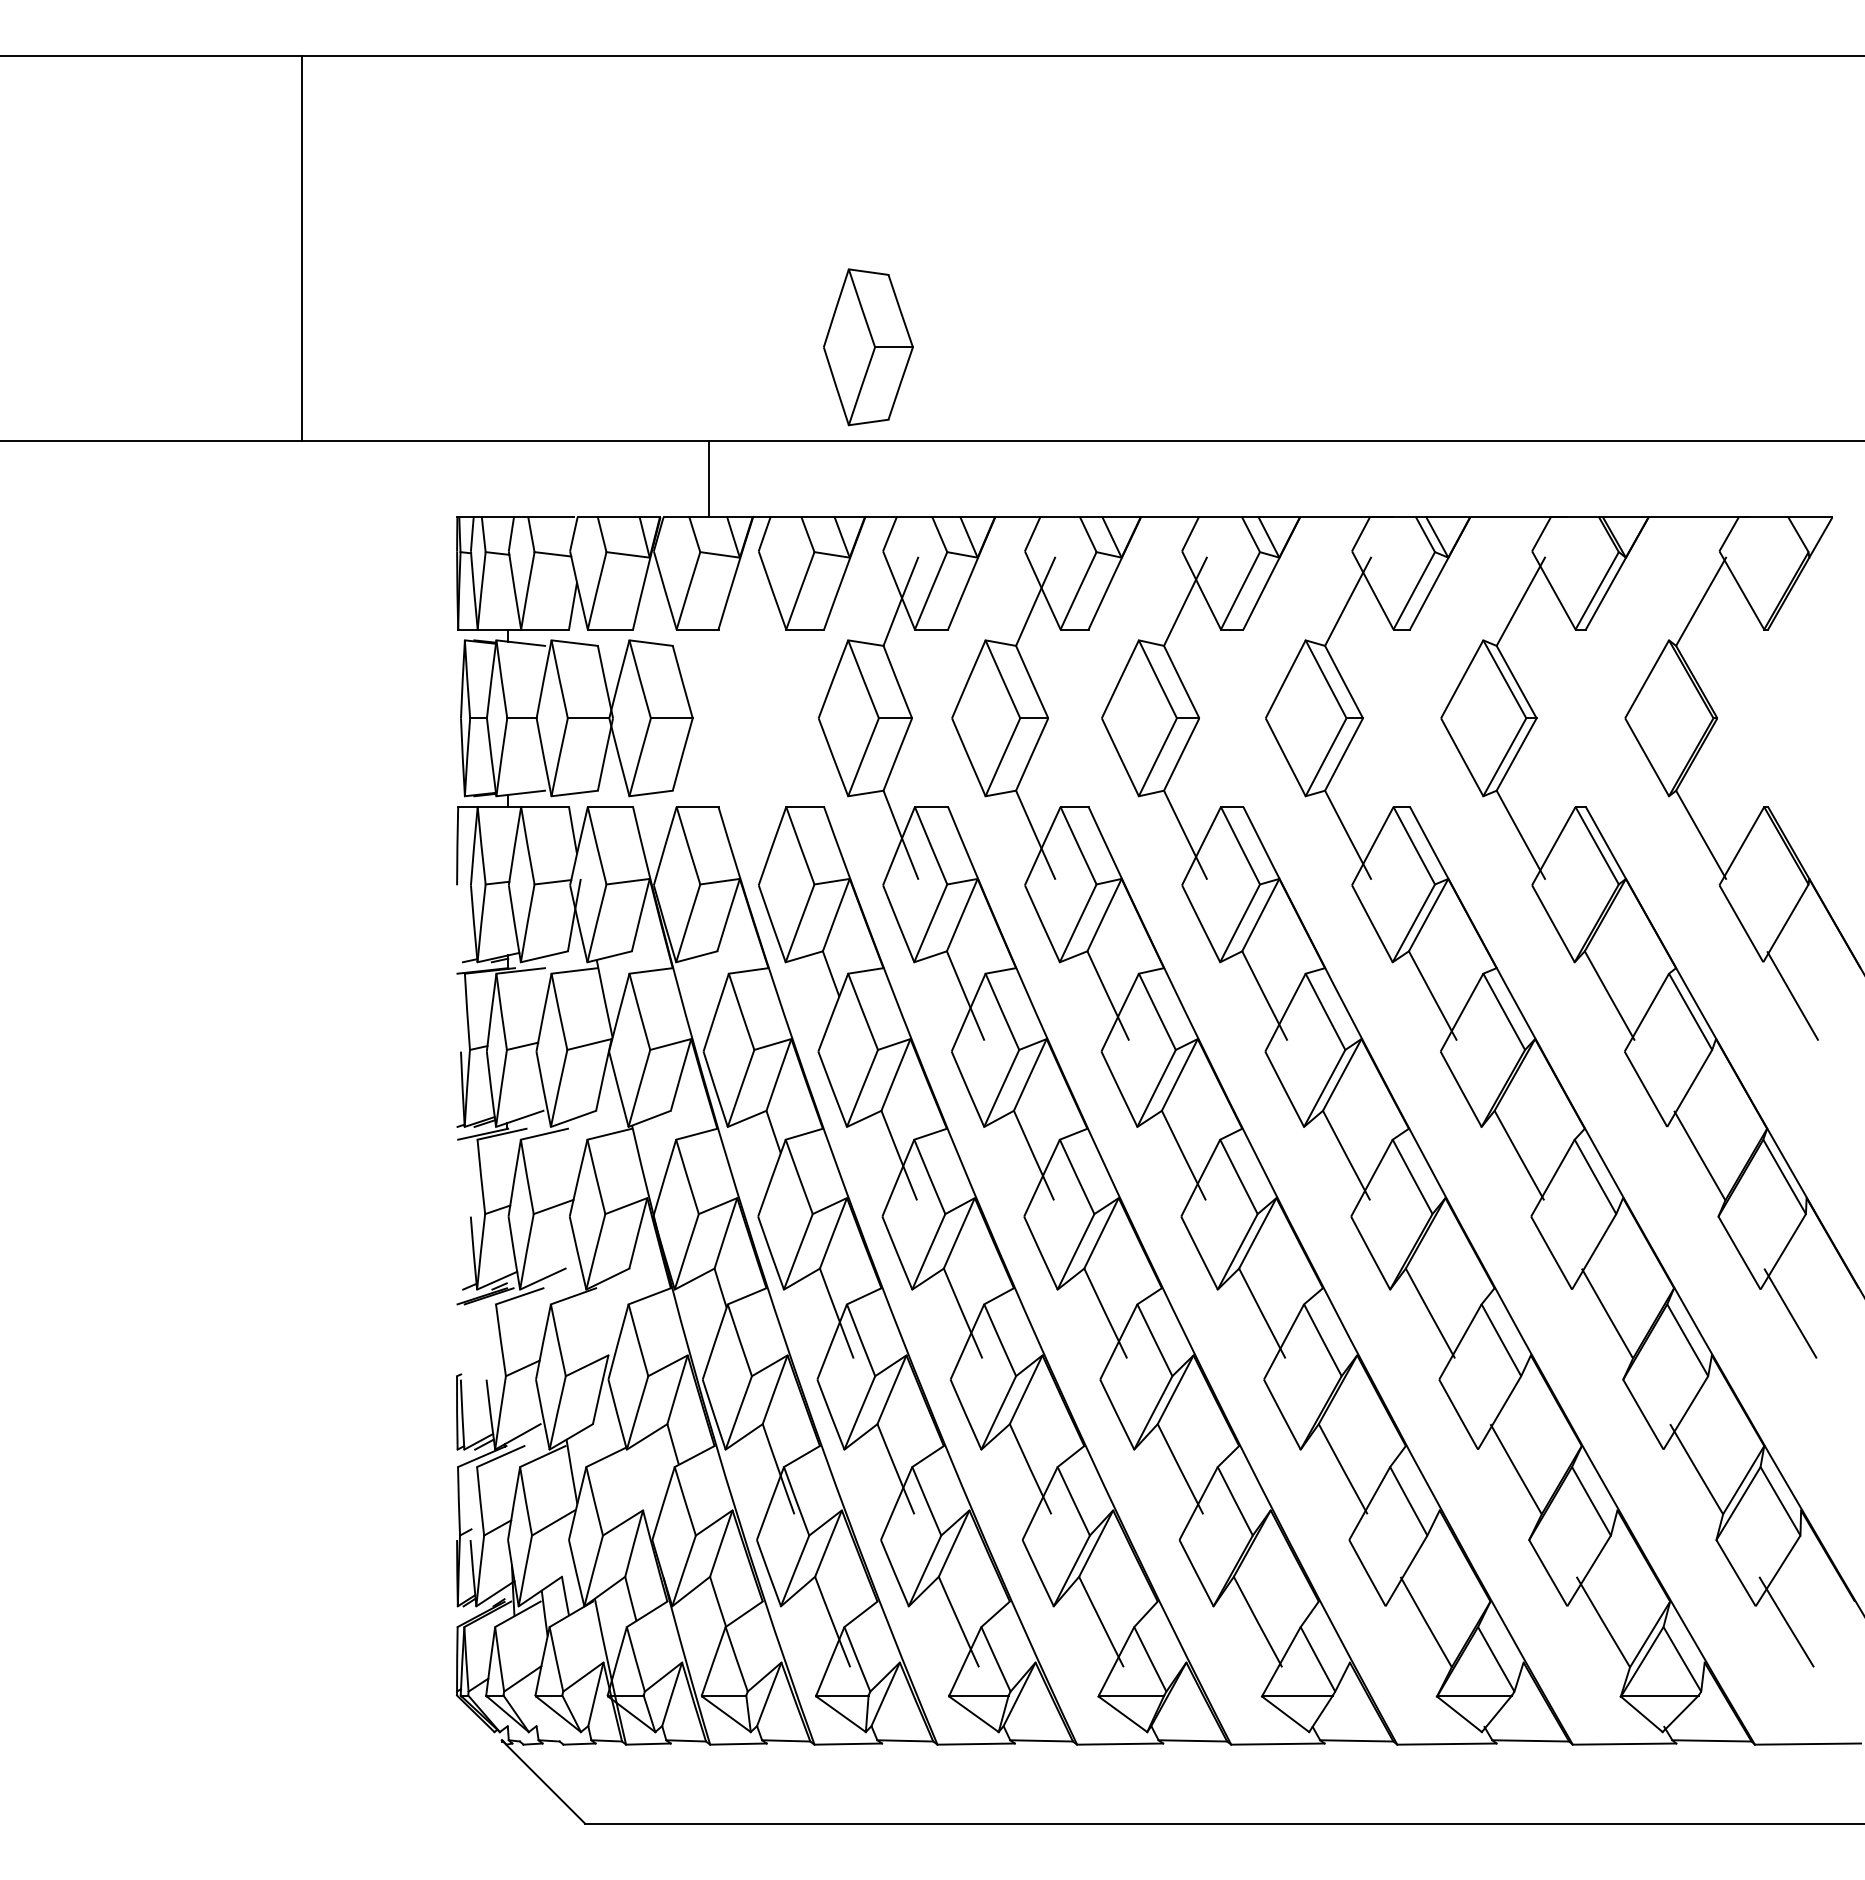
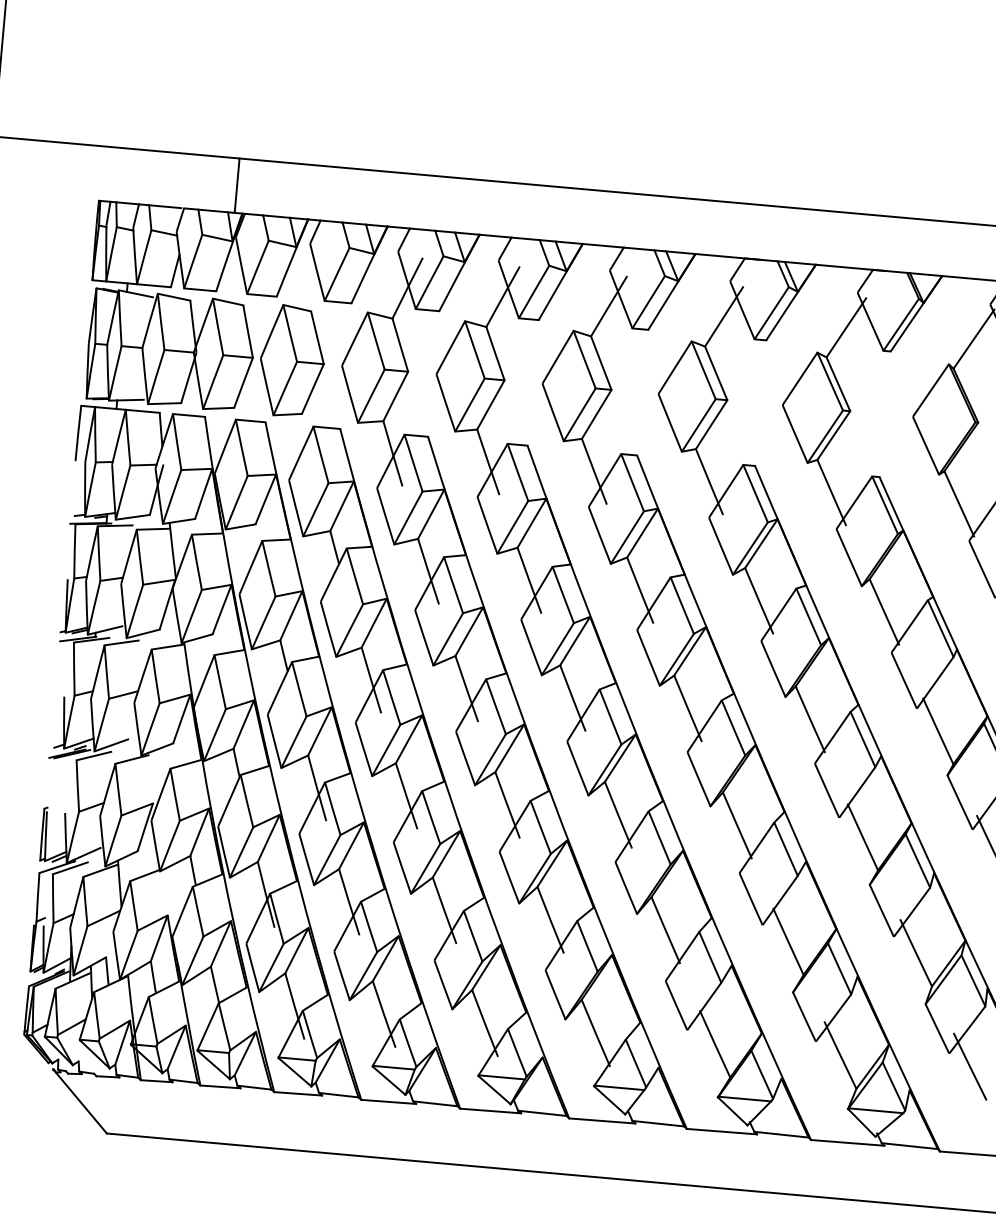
part: (868, 347) -> (292, 361), moved
line: (709, 478) -> (237, 185), moved

